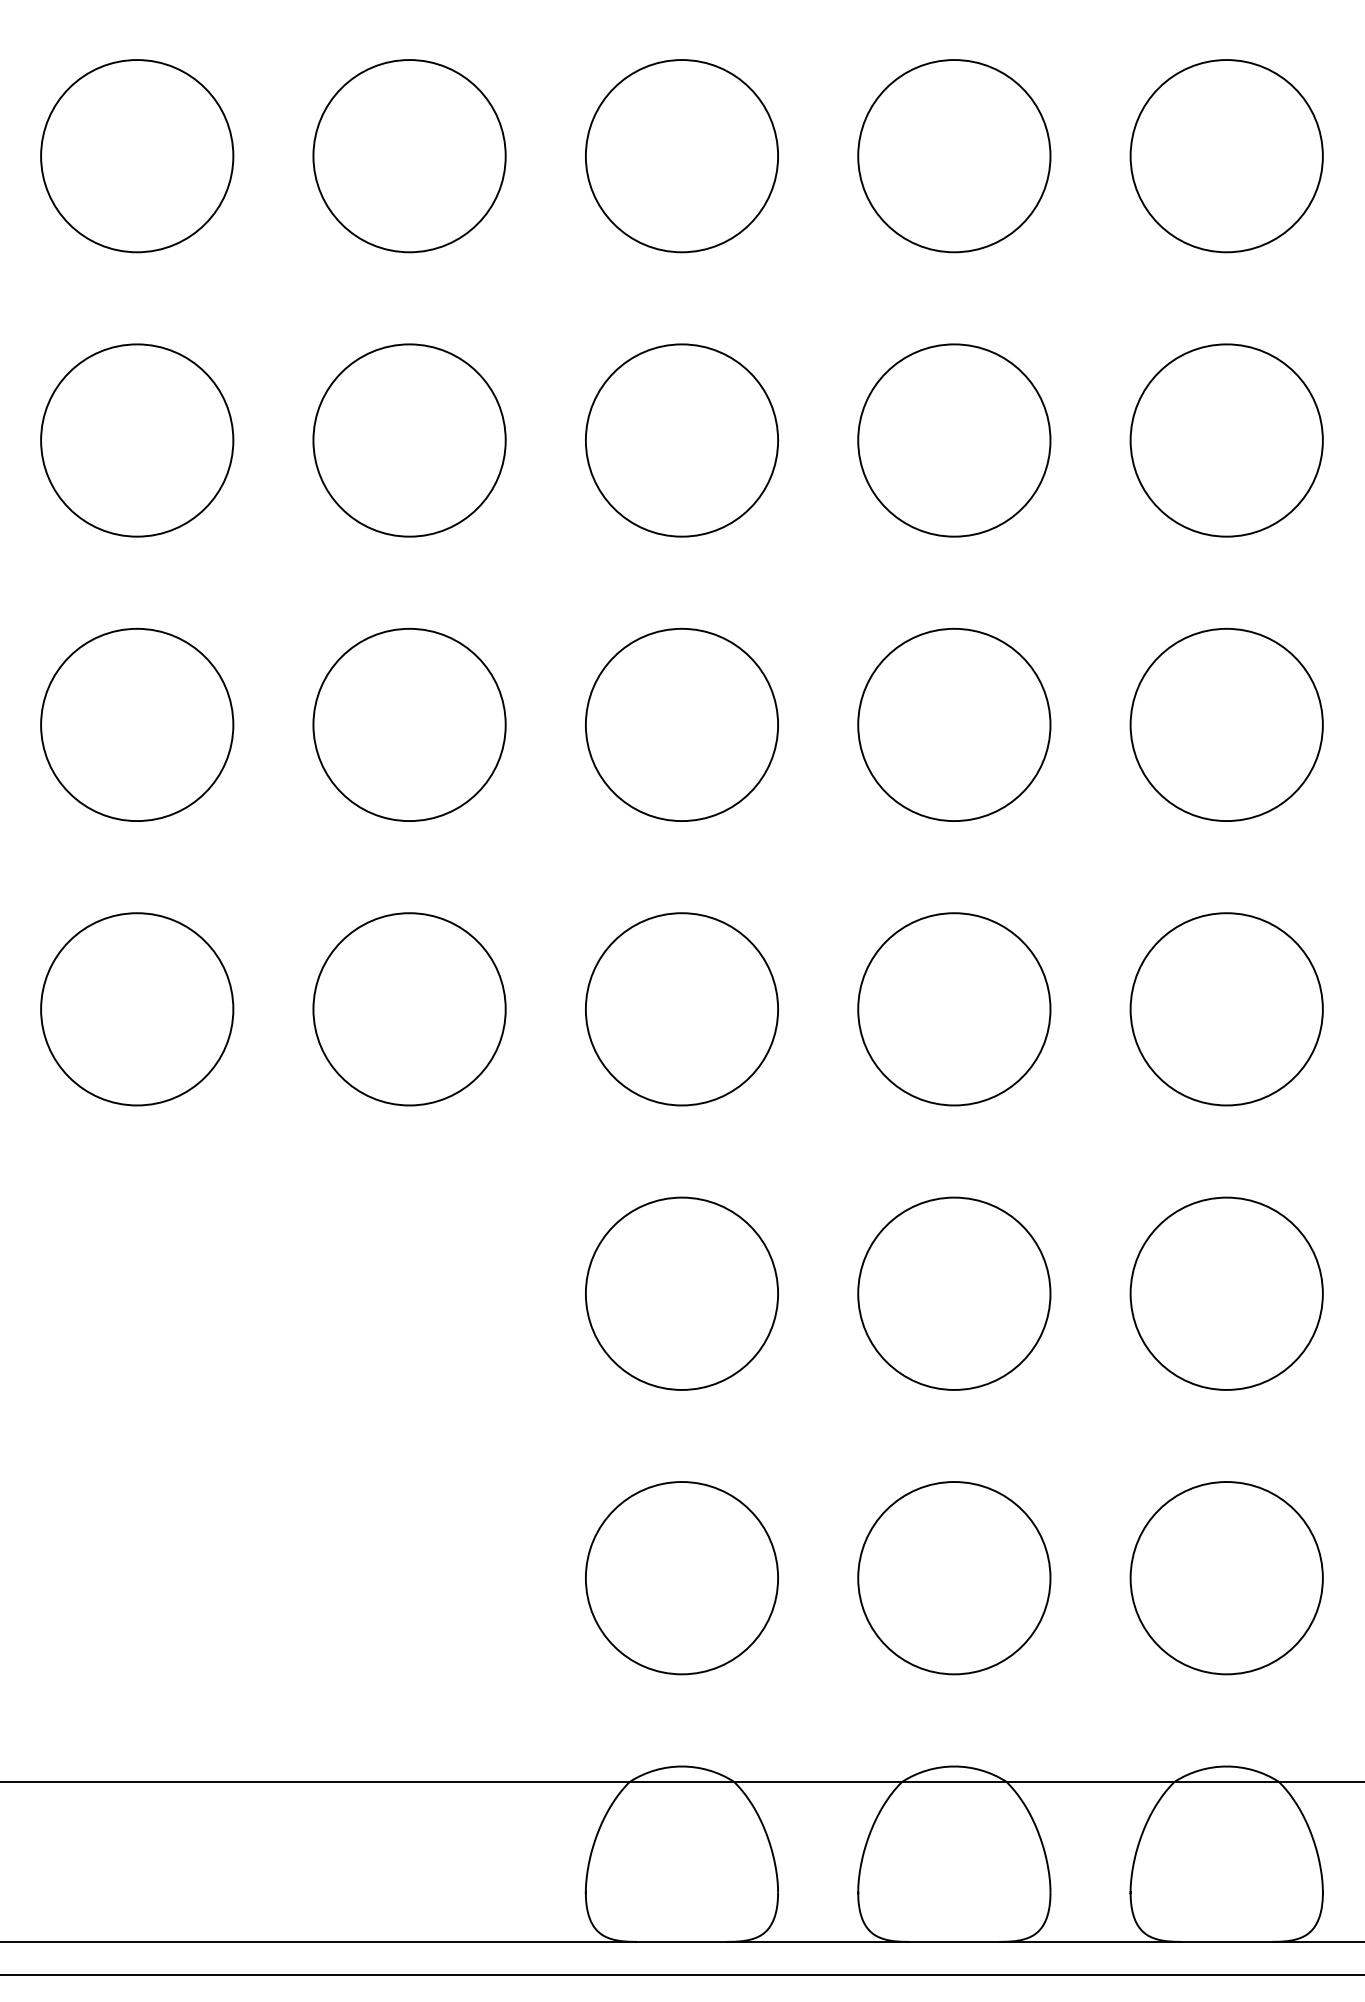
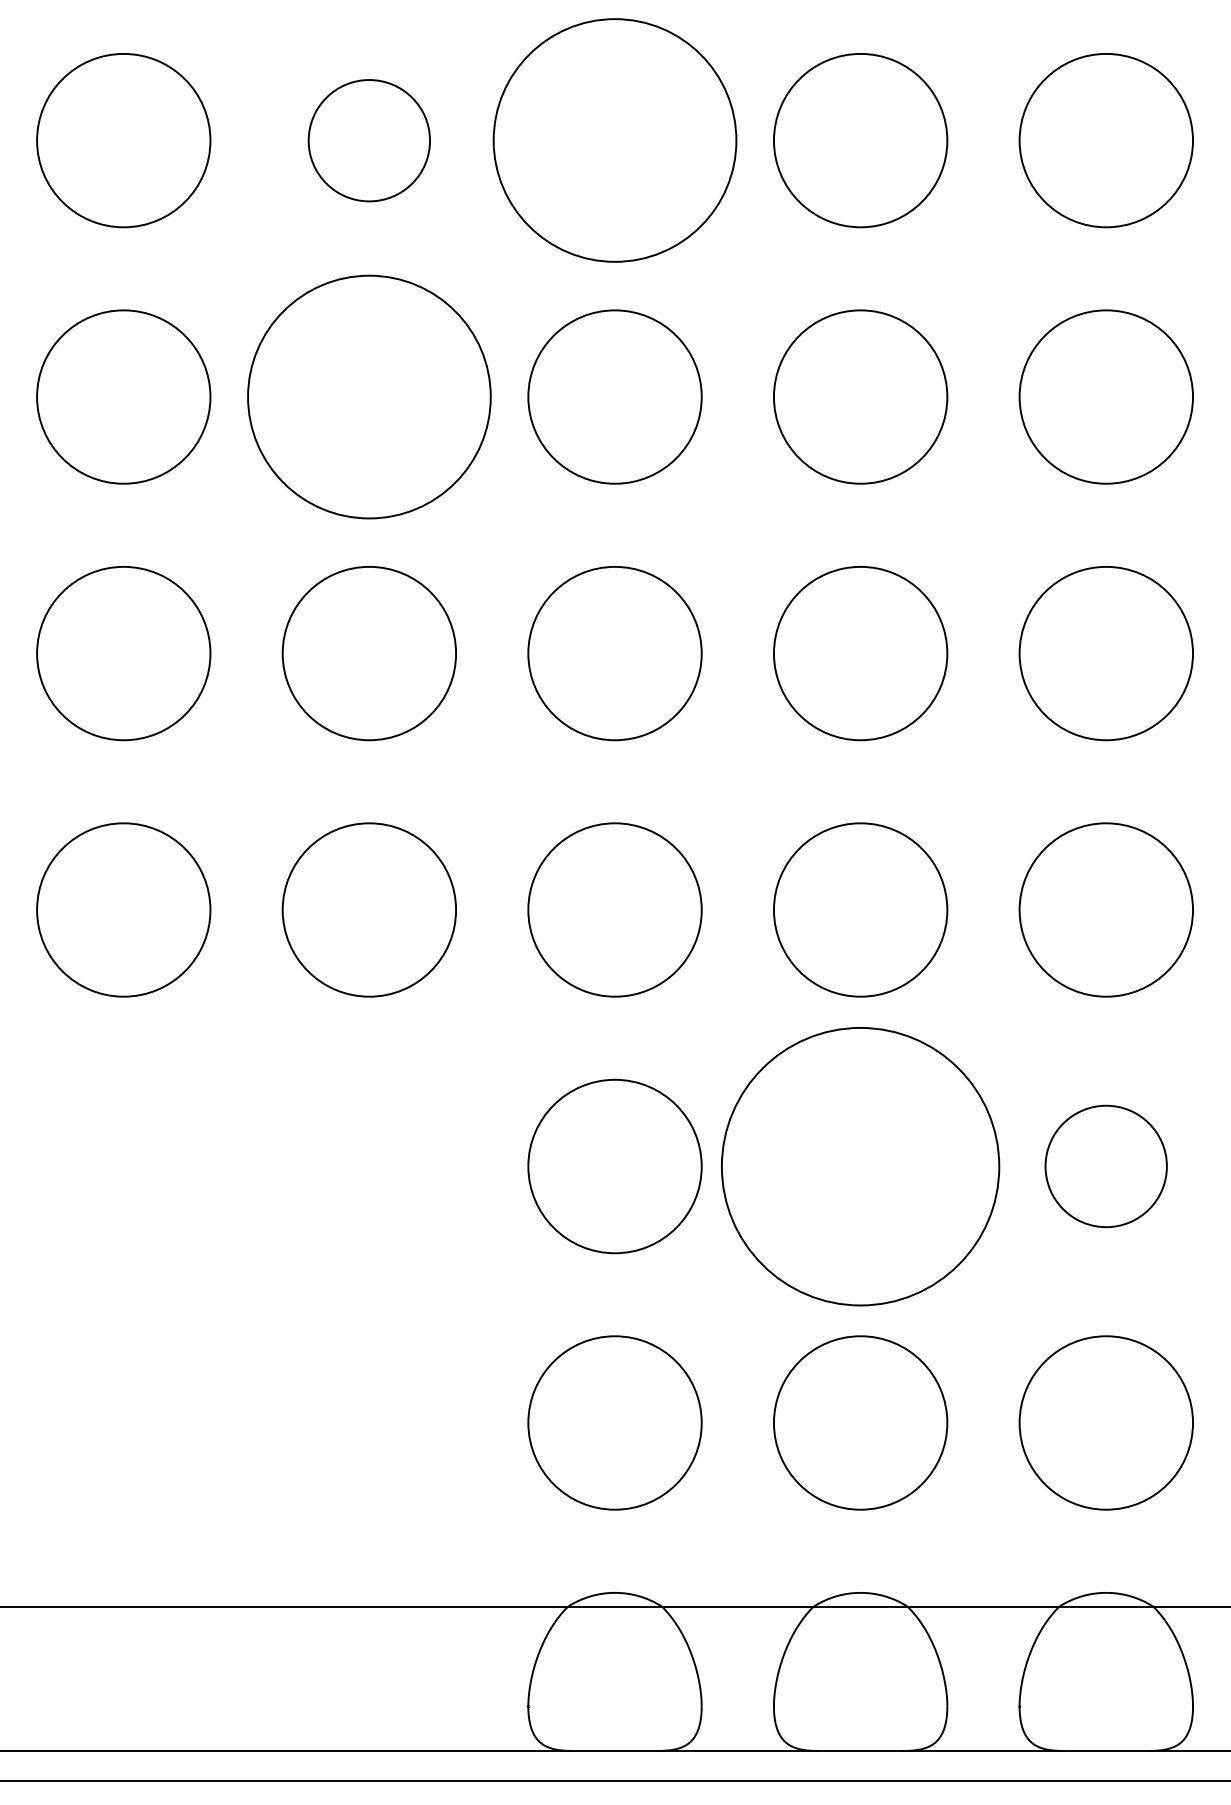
part: (409, 156) -> (369, 140), size x0.7
part: (681, 156) -> (614, 140), size x1.4
part: (409, 440) -> (369, 397), size x1.4
part: (954, 1293) -> (860, 1166), size x1.6
part: (1226, 1293) -> (1106, 1166), size x0.7

